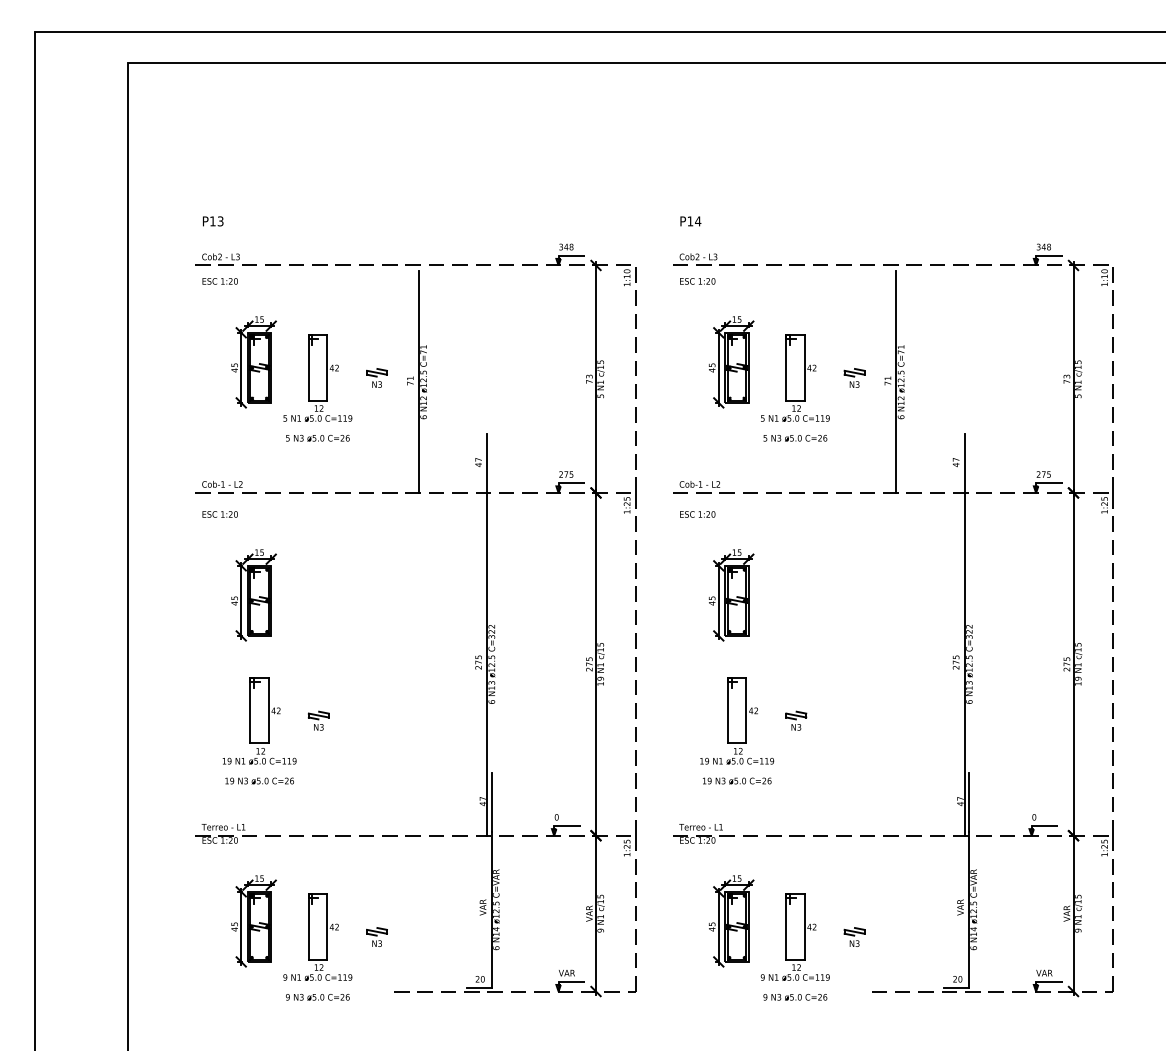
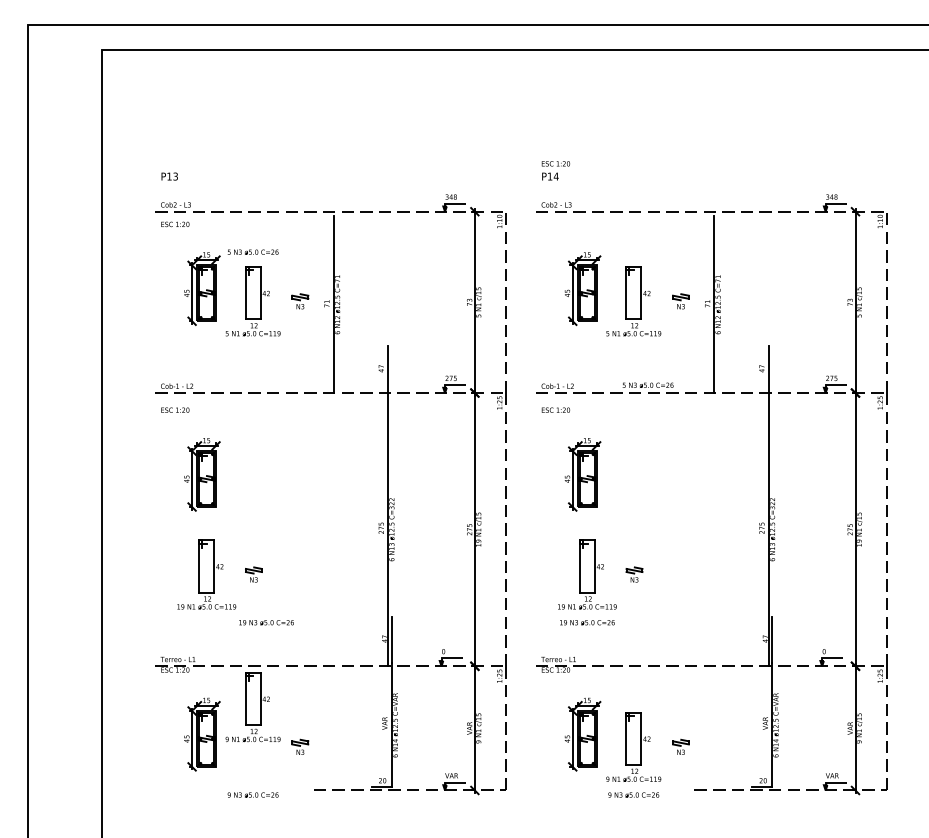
text: (697, 281) -> (555, 163), moved
text: (317, 437) -> (252, 251), moved
text: (795, 437) -> (648, 384), moved
text: (259, 780) -> (266, 622), moved
part: (317, 936) -> (252, 706), moved

